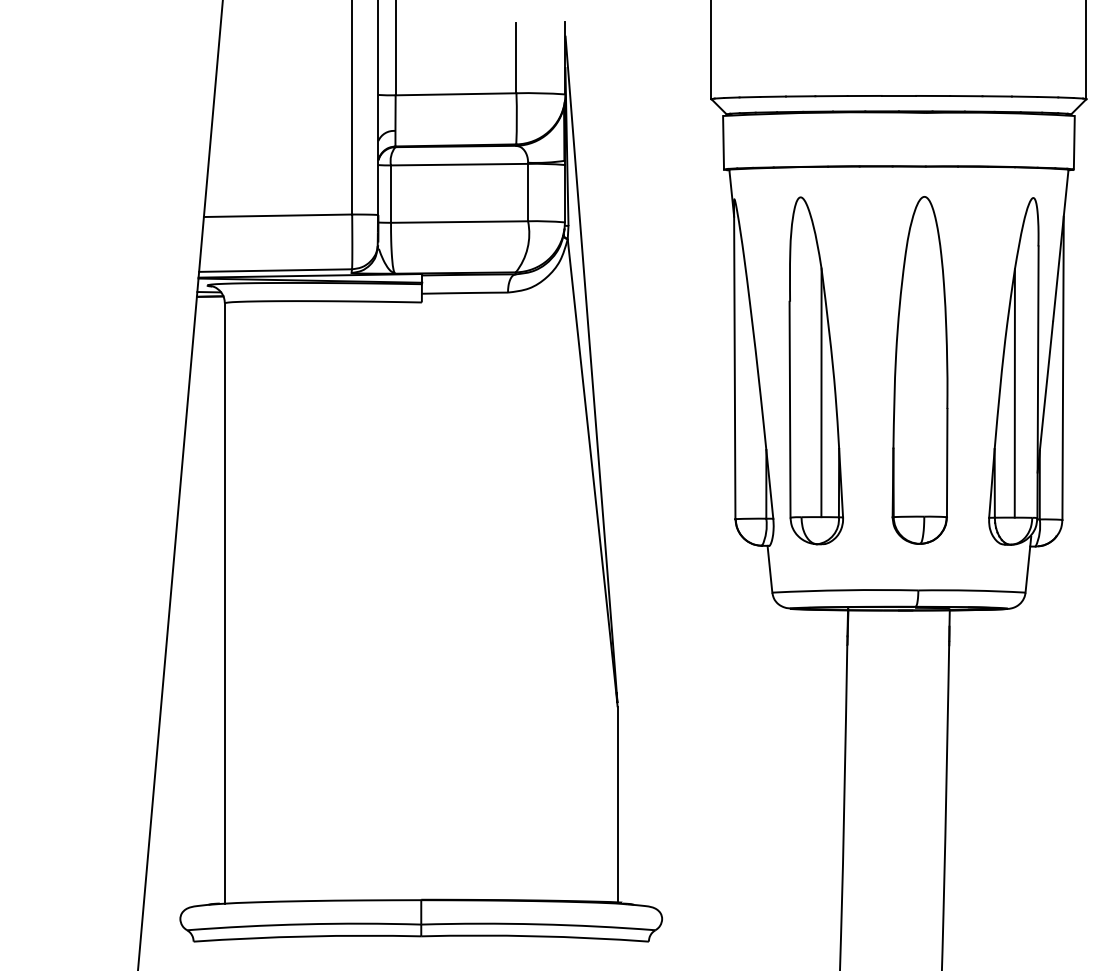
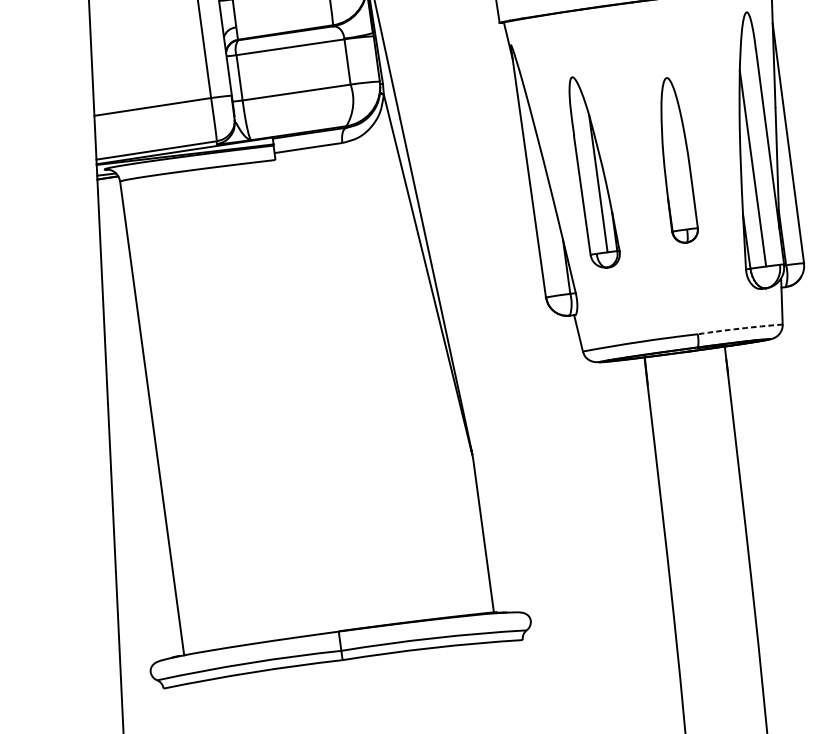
part: (815, 370) -> (593, 171), size x0.7
part: (919, 370) -> (675, 160), size x0.6
arc: (971, 590) -> (739, 328), solid -> dashed

